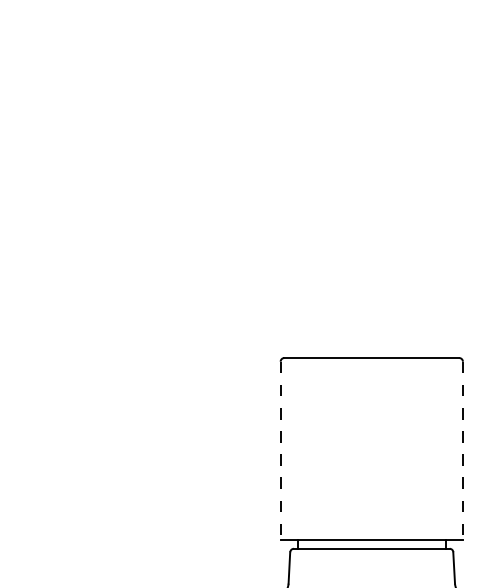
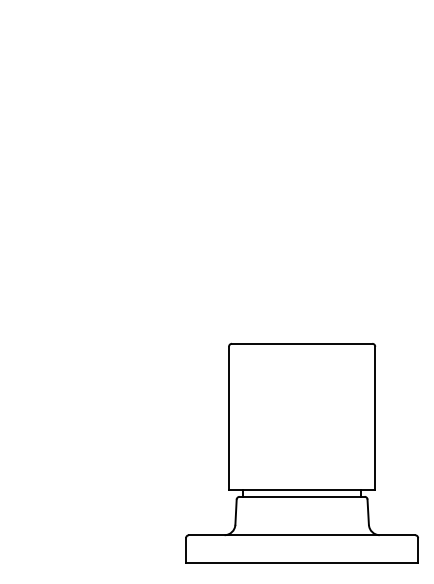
line: (279, 451) -> (228, 418), dashed -> solid
line: (463, 451) -> (375, 418), dashed -> solid

